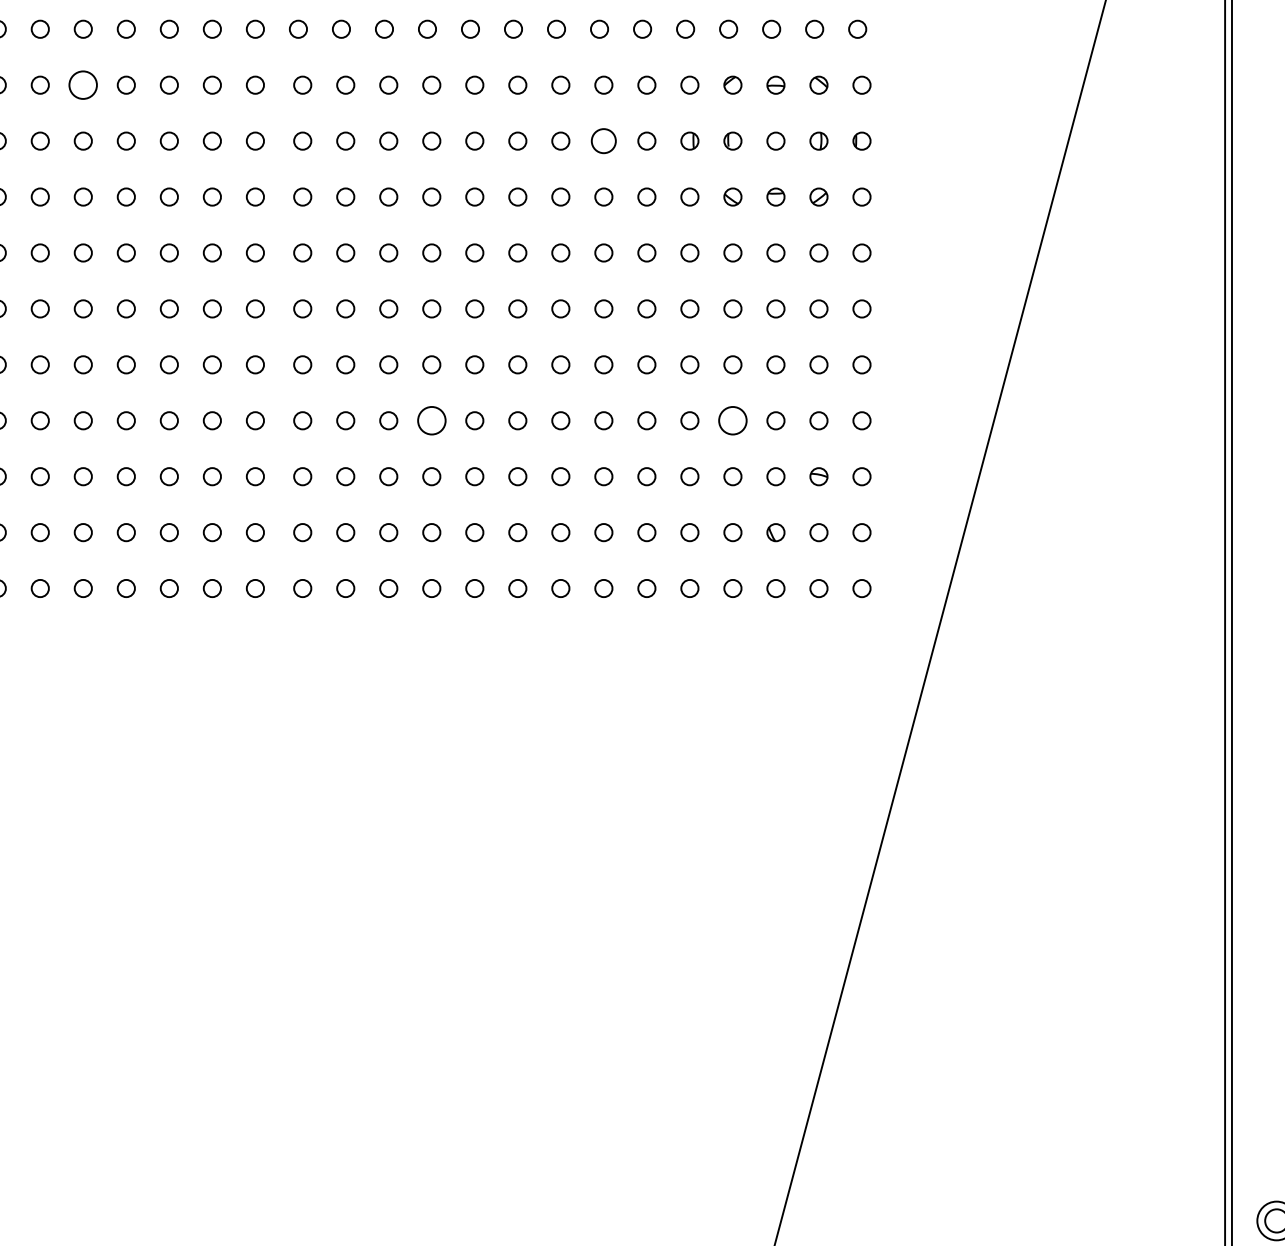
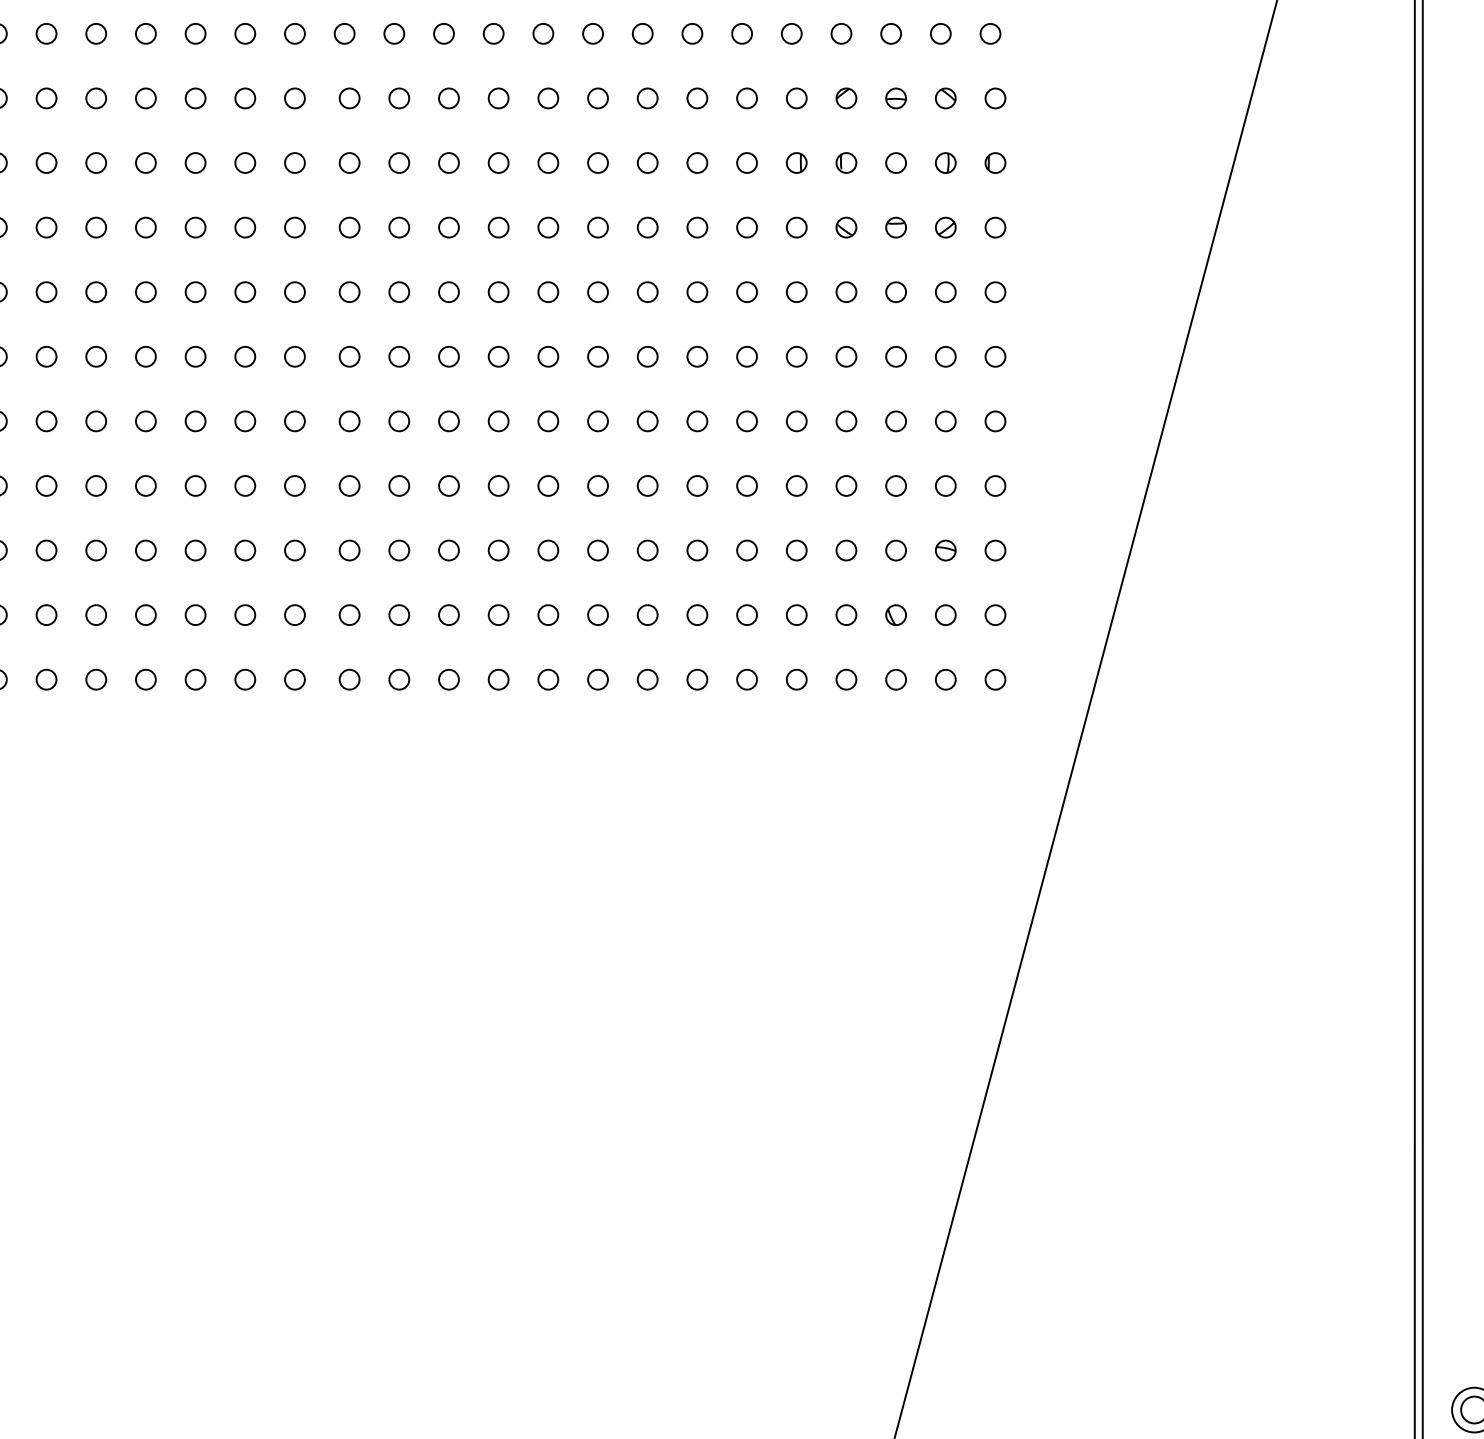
circle: (83, 85) -> (96, 98), size x0.62
circle: (603, 140) -> (697, 162), size x0.71
circle: (431, 420) -> (498, 485), size x0.62
circle: (732, 420) -> (846, 485), size x0.62

